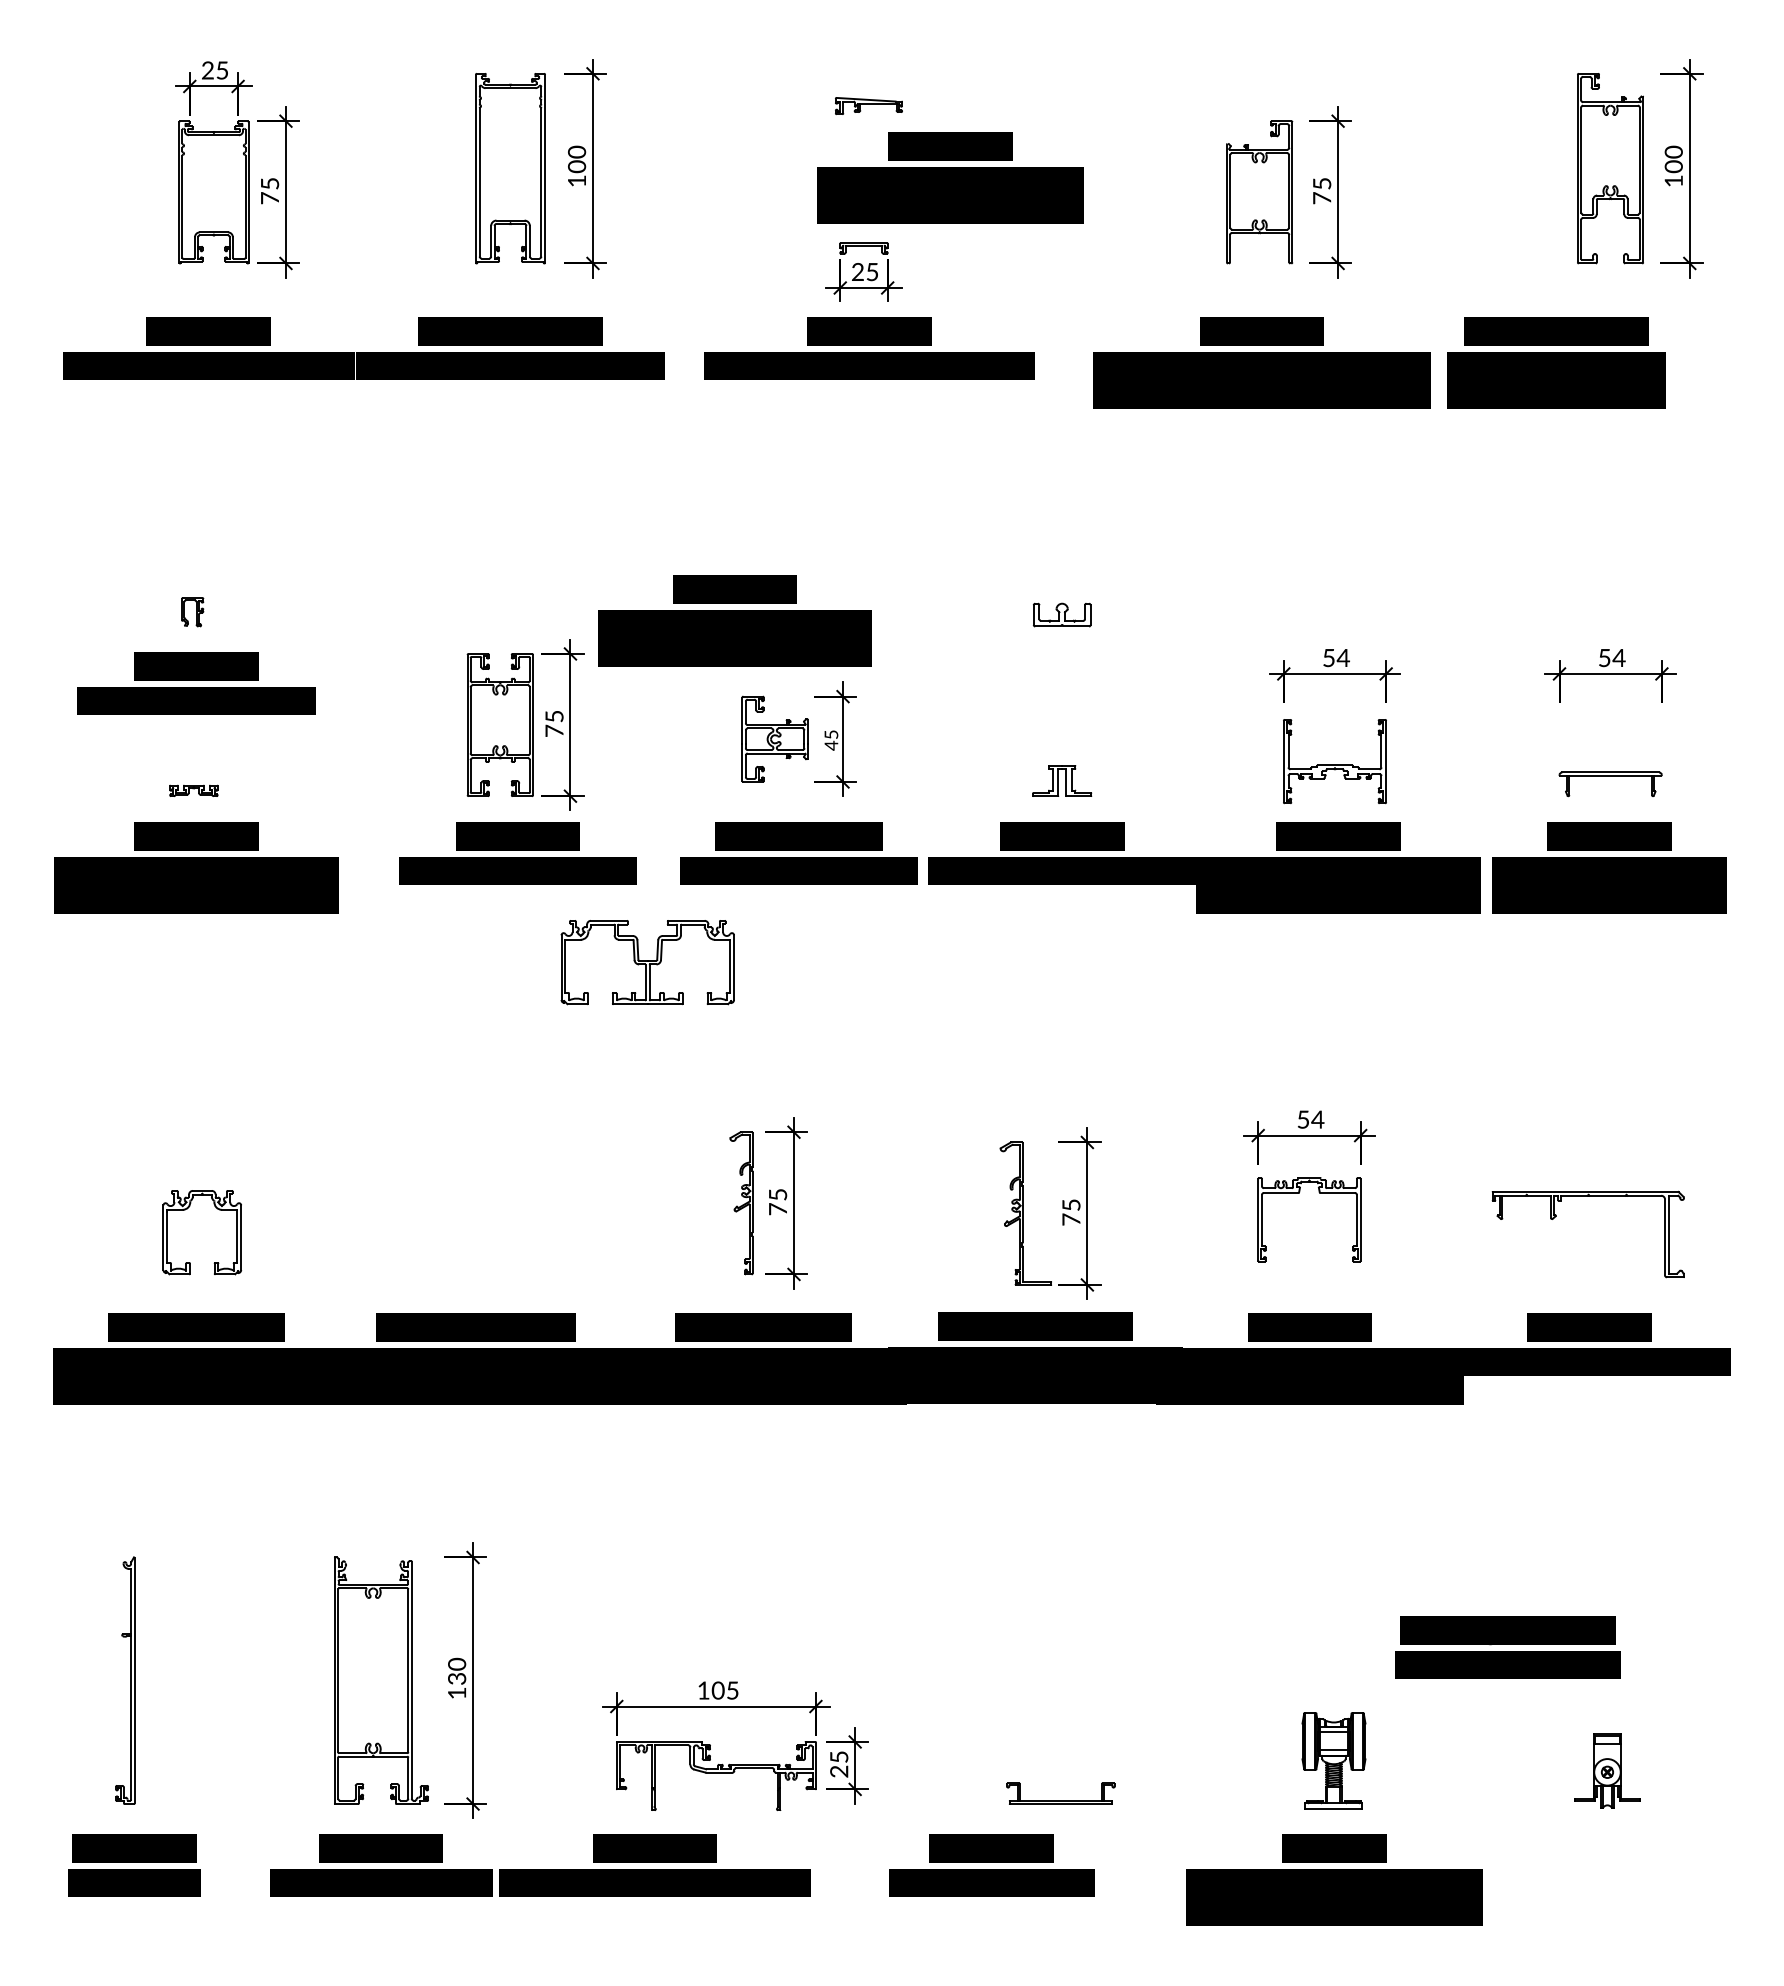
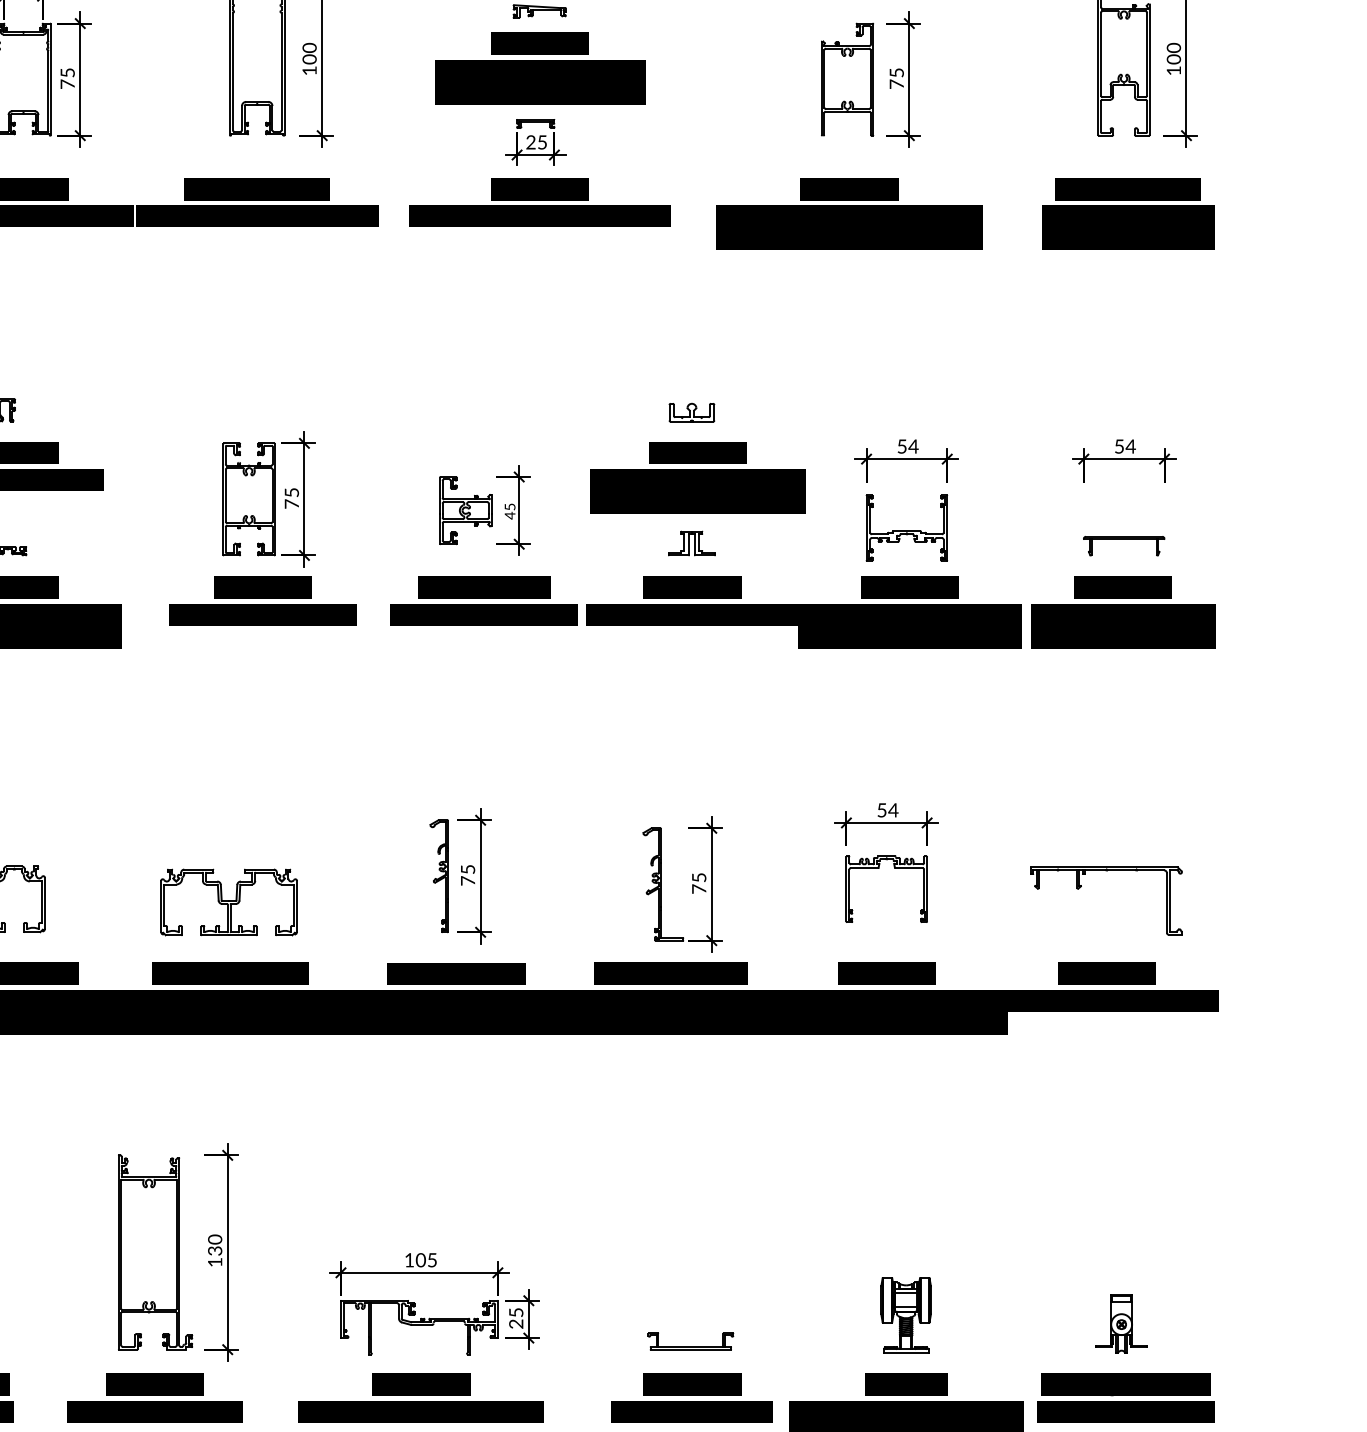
text: (950, 177) -> (540, 67), moved
text: (1556, 362) -> (1127, 213), moved
text: (734, 620) -> (697, 477), moved
part: (647, 962) -> (228, 902), moved
text: (1507, 1647) -> (1125, 1398), moved
text: (654, 1865) -> (421, 1398), moved
text: (991, 1865) -> (692, 1398), moved

